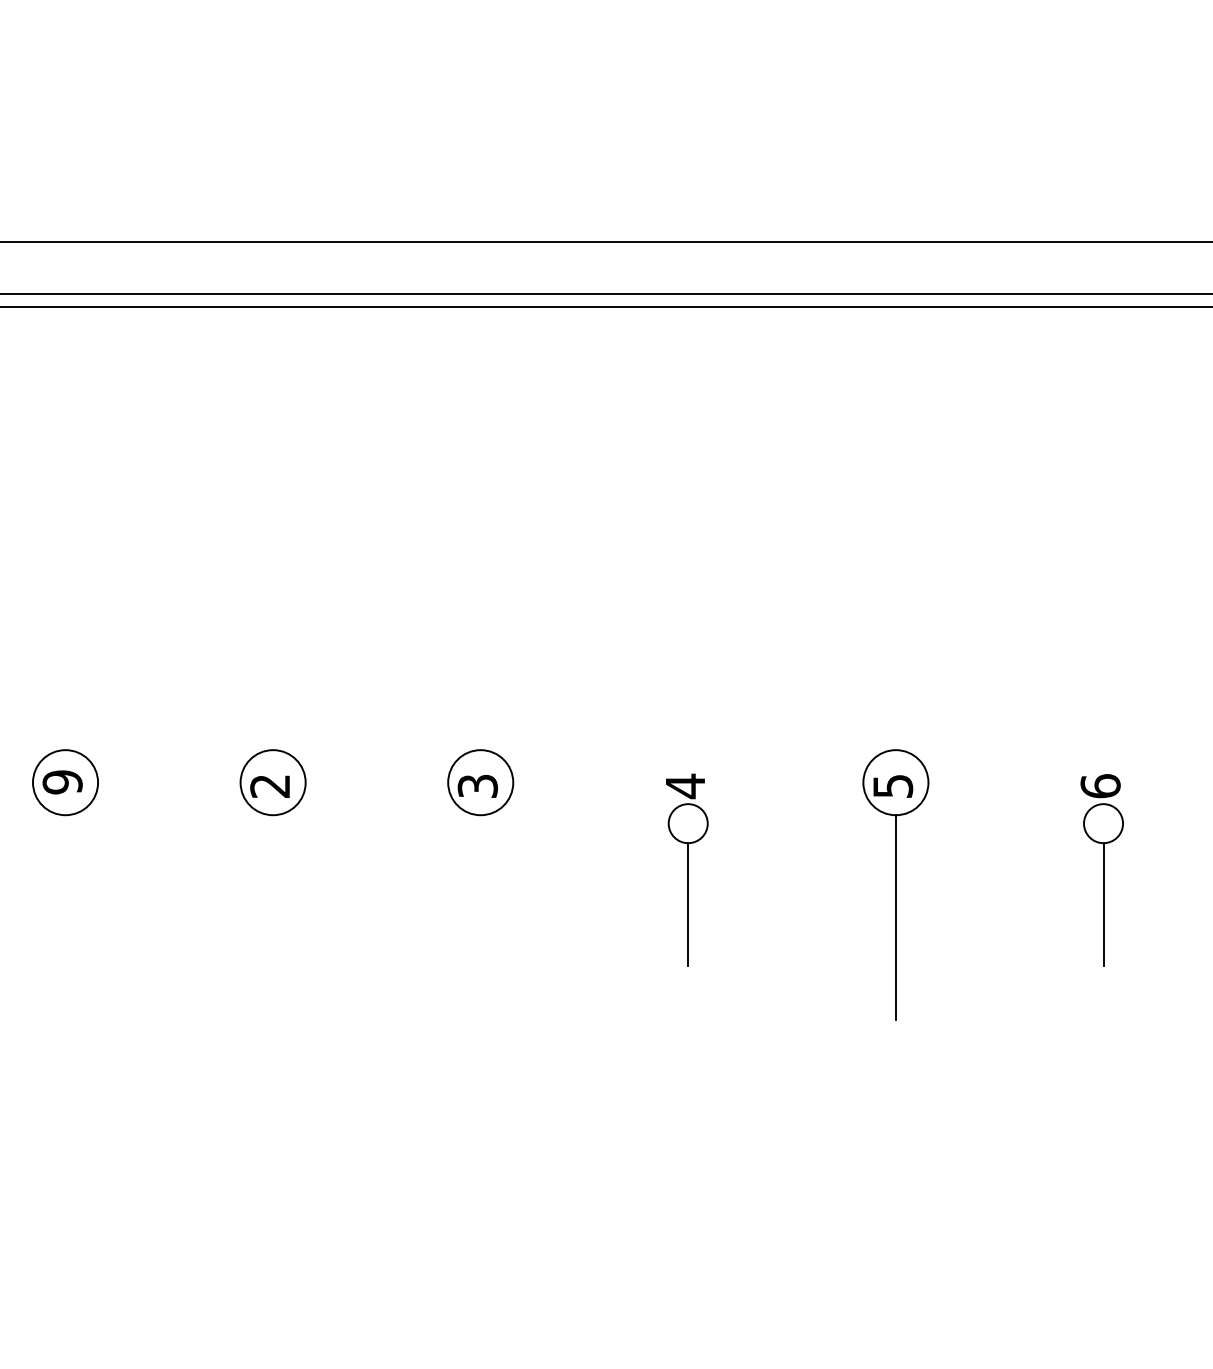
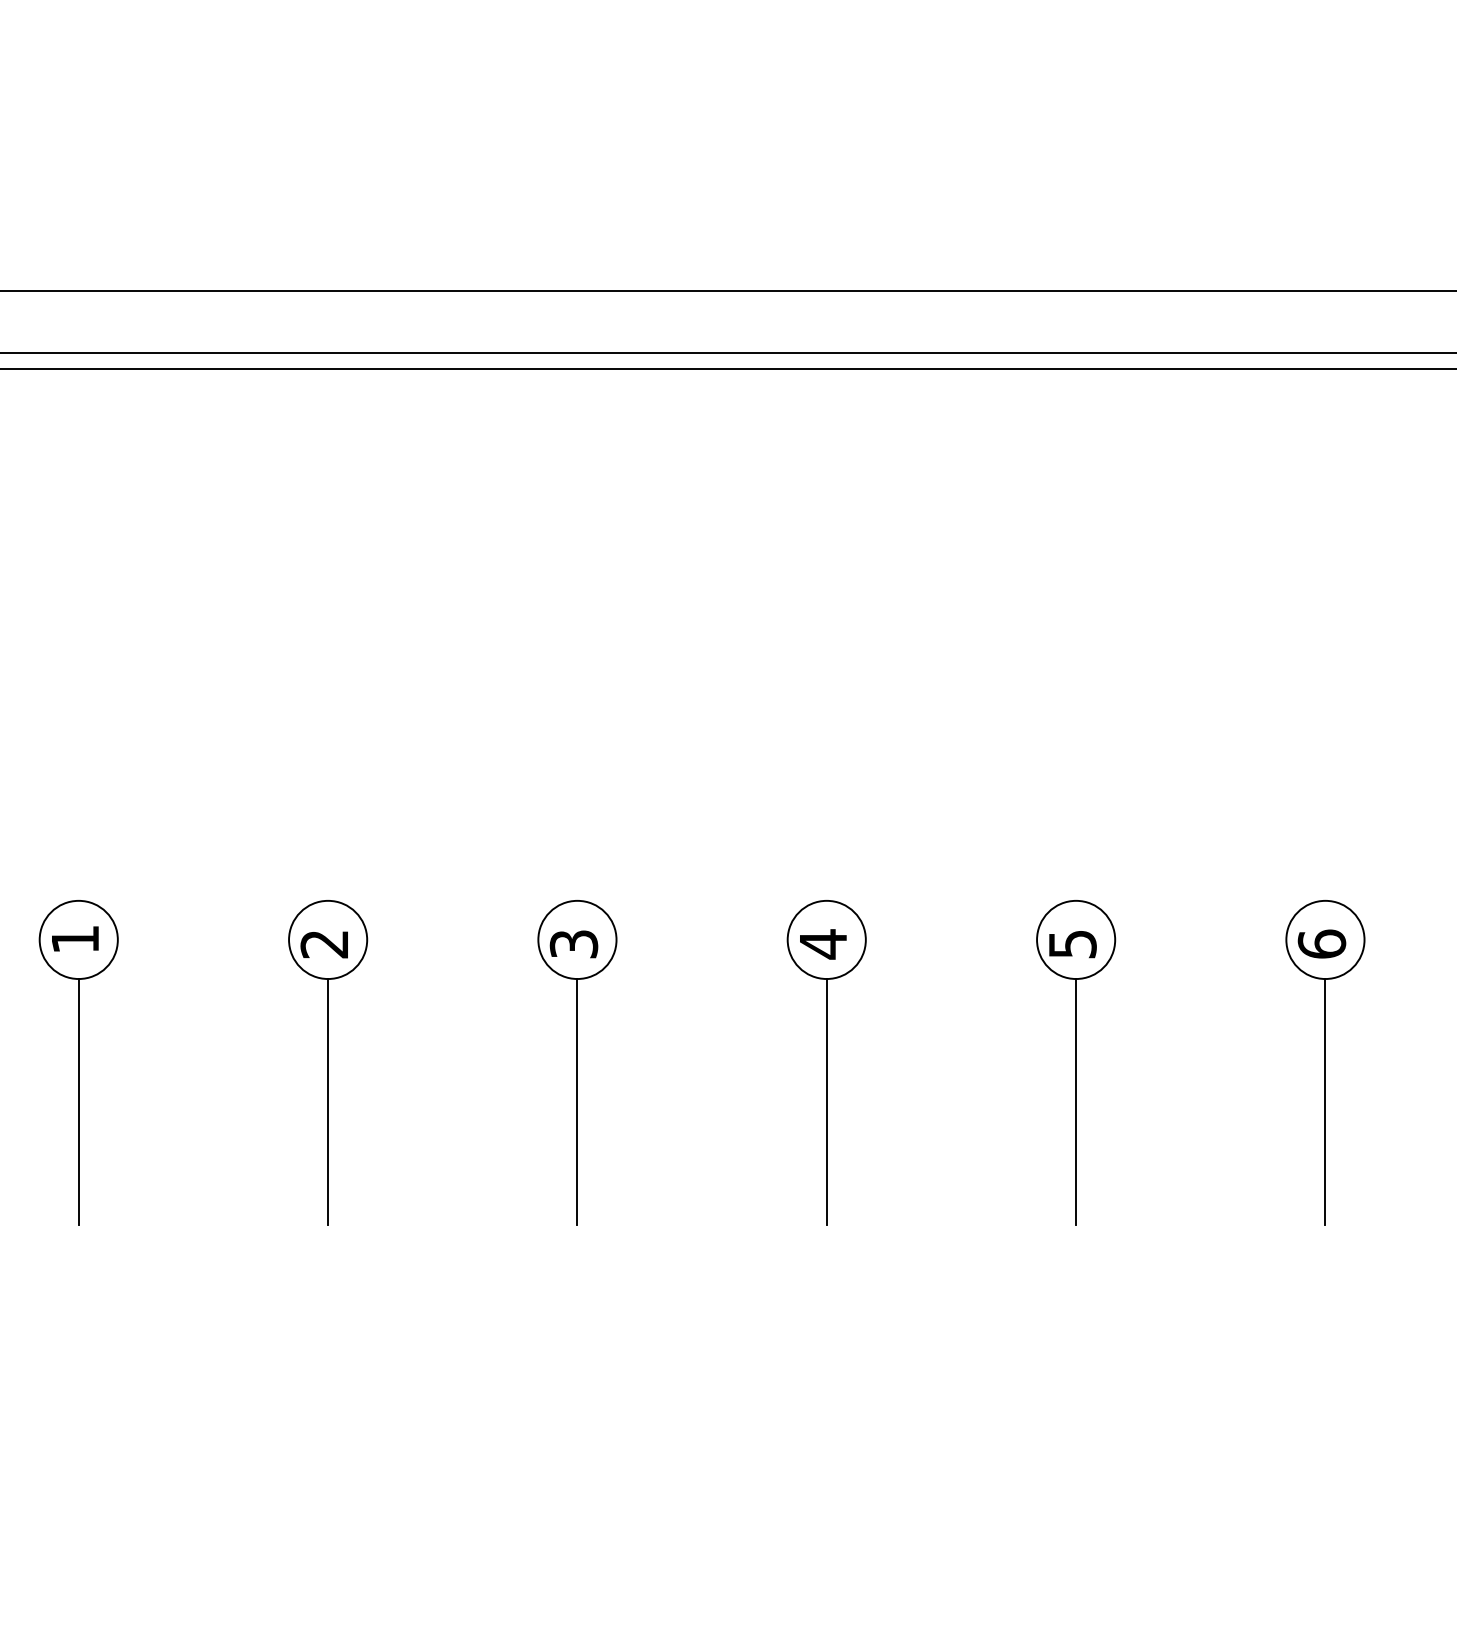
text: (62, 782) -> (75, 939), 9 -> 1
part: (688, 884) -> (826, 1062), size x1.67
part: (1103, 884) -> (1325, 1062), size x1.67
line: (65, 918) -> (78, 1102), added
line: (273, 918) -> (328, 1102), added
line: (480, 918) -> (577, 1102), added

